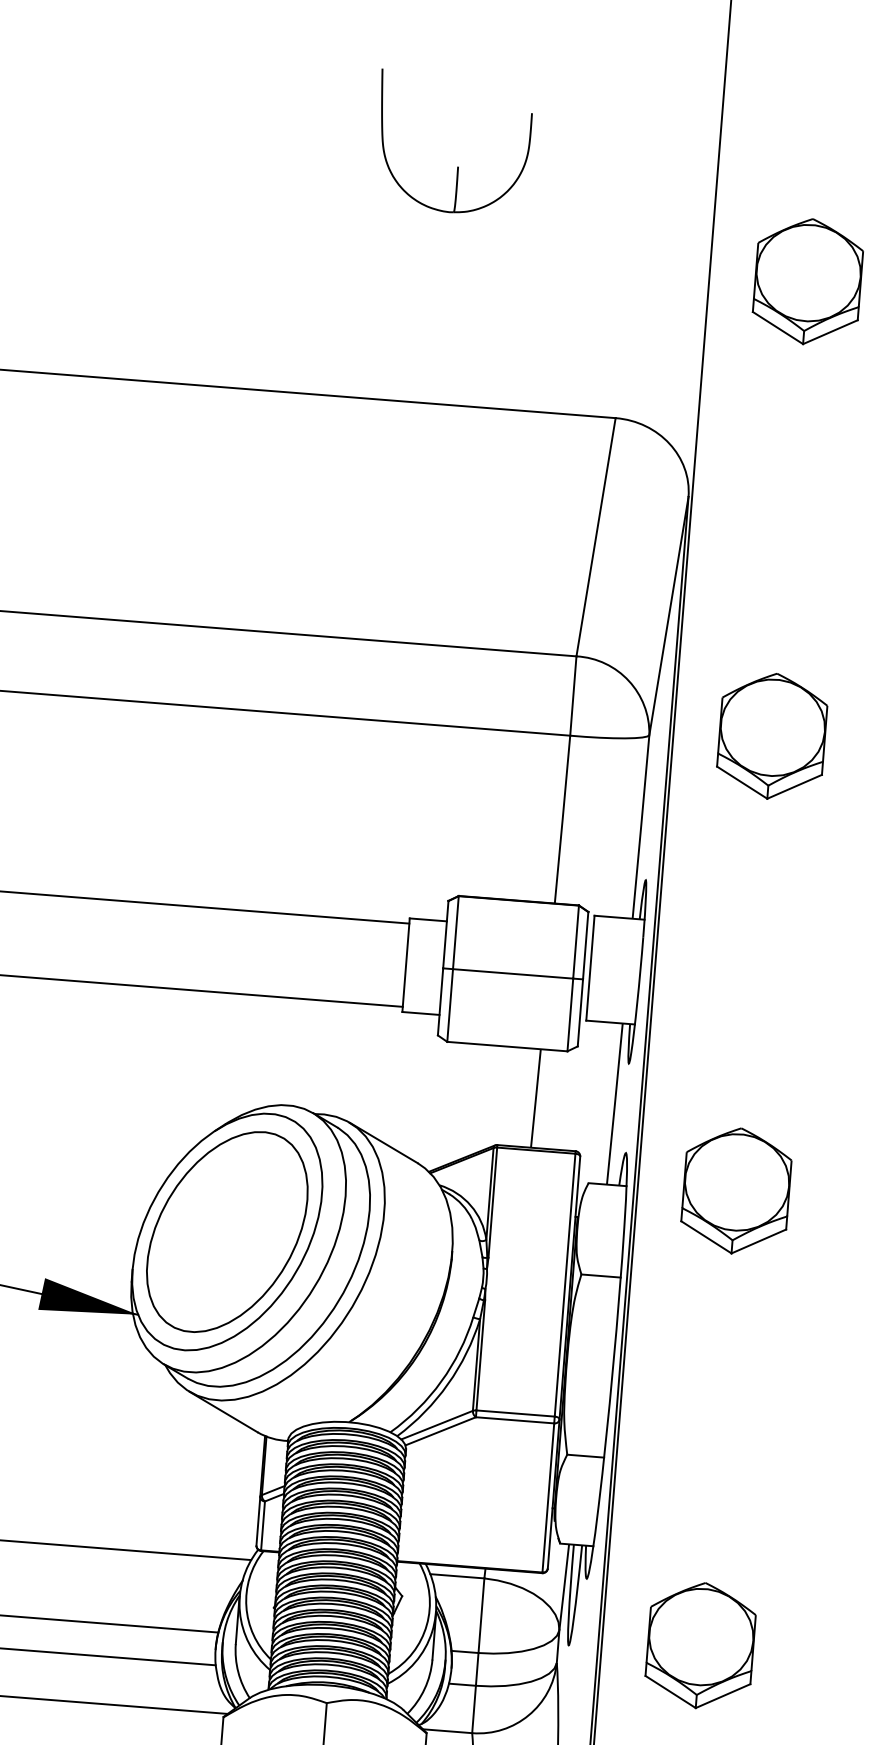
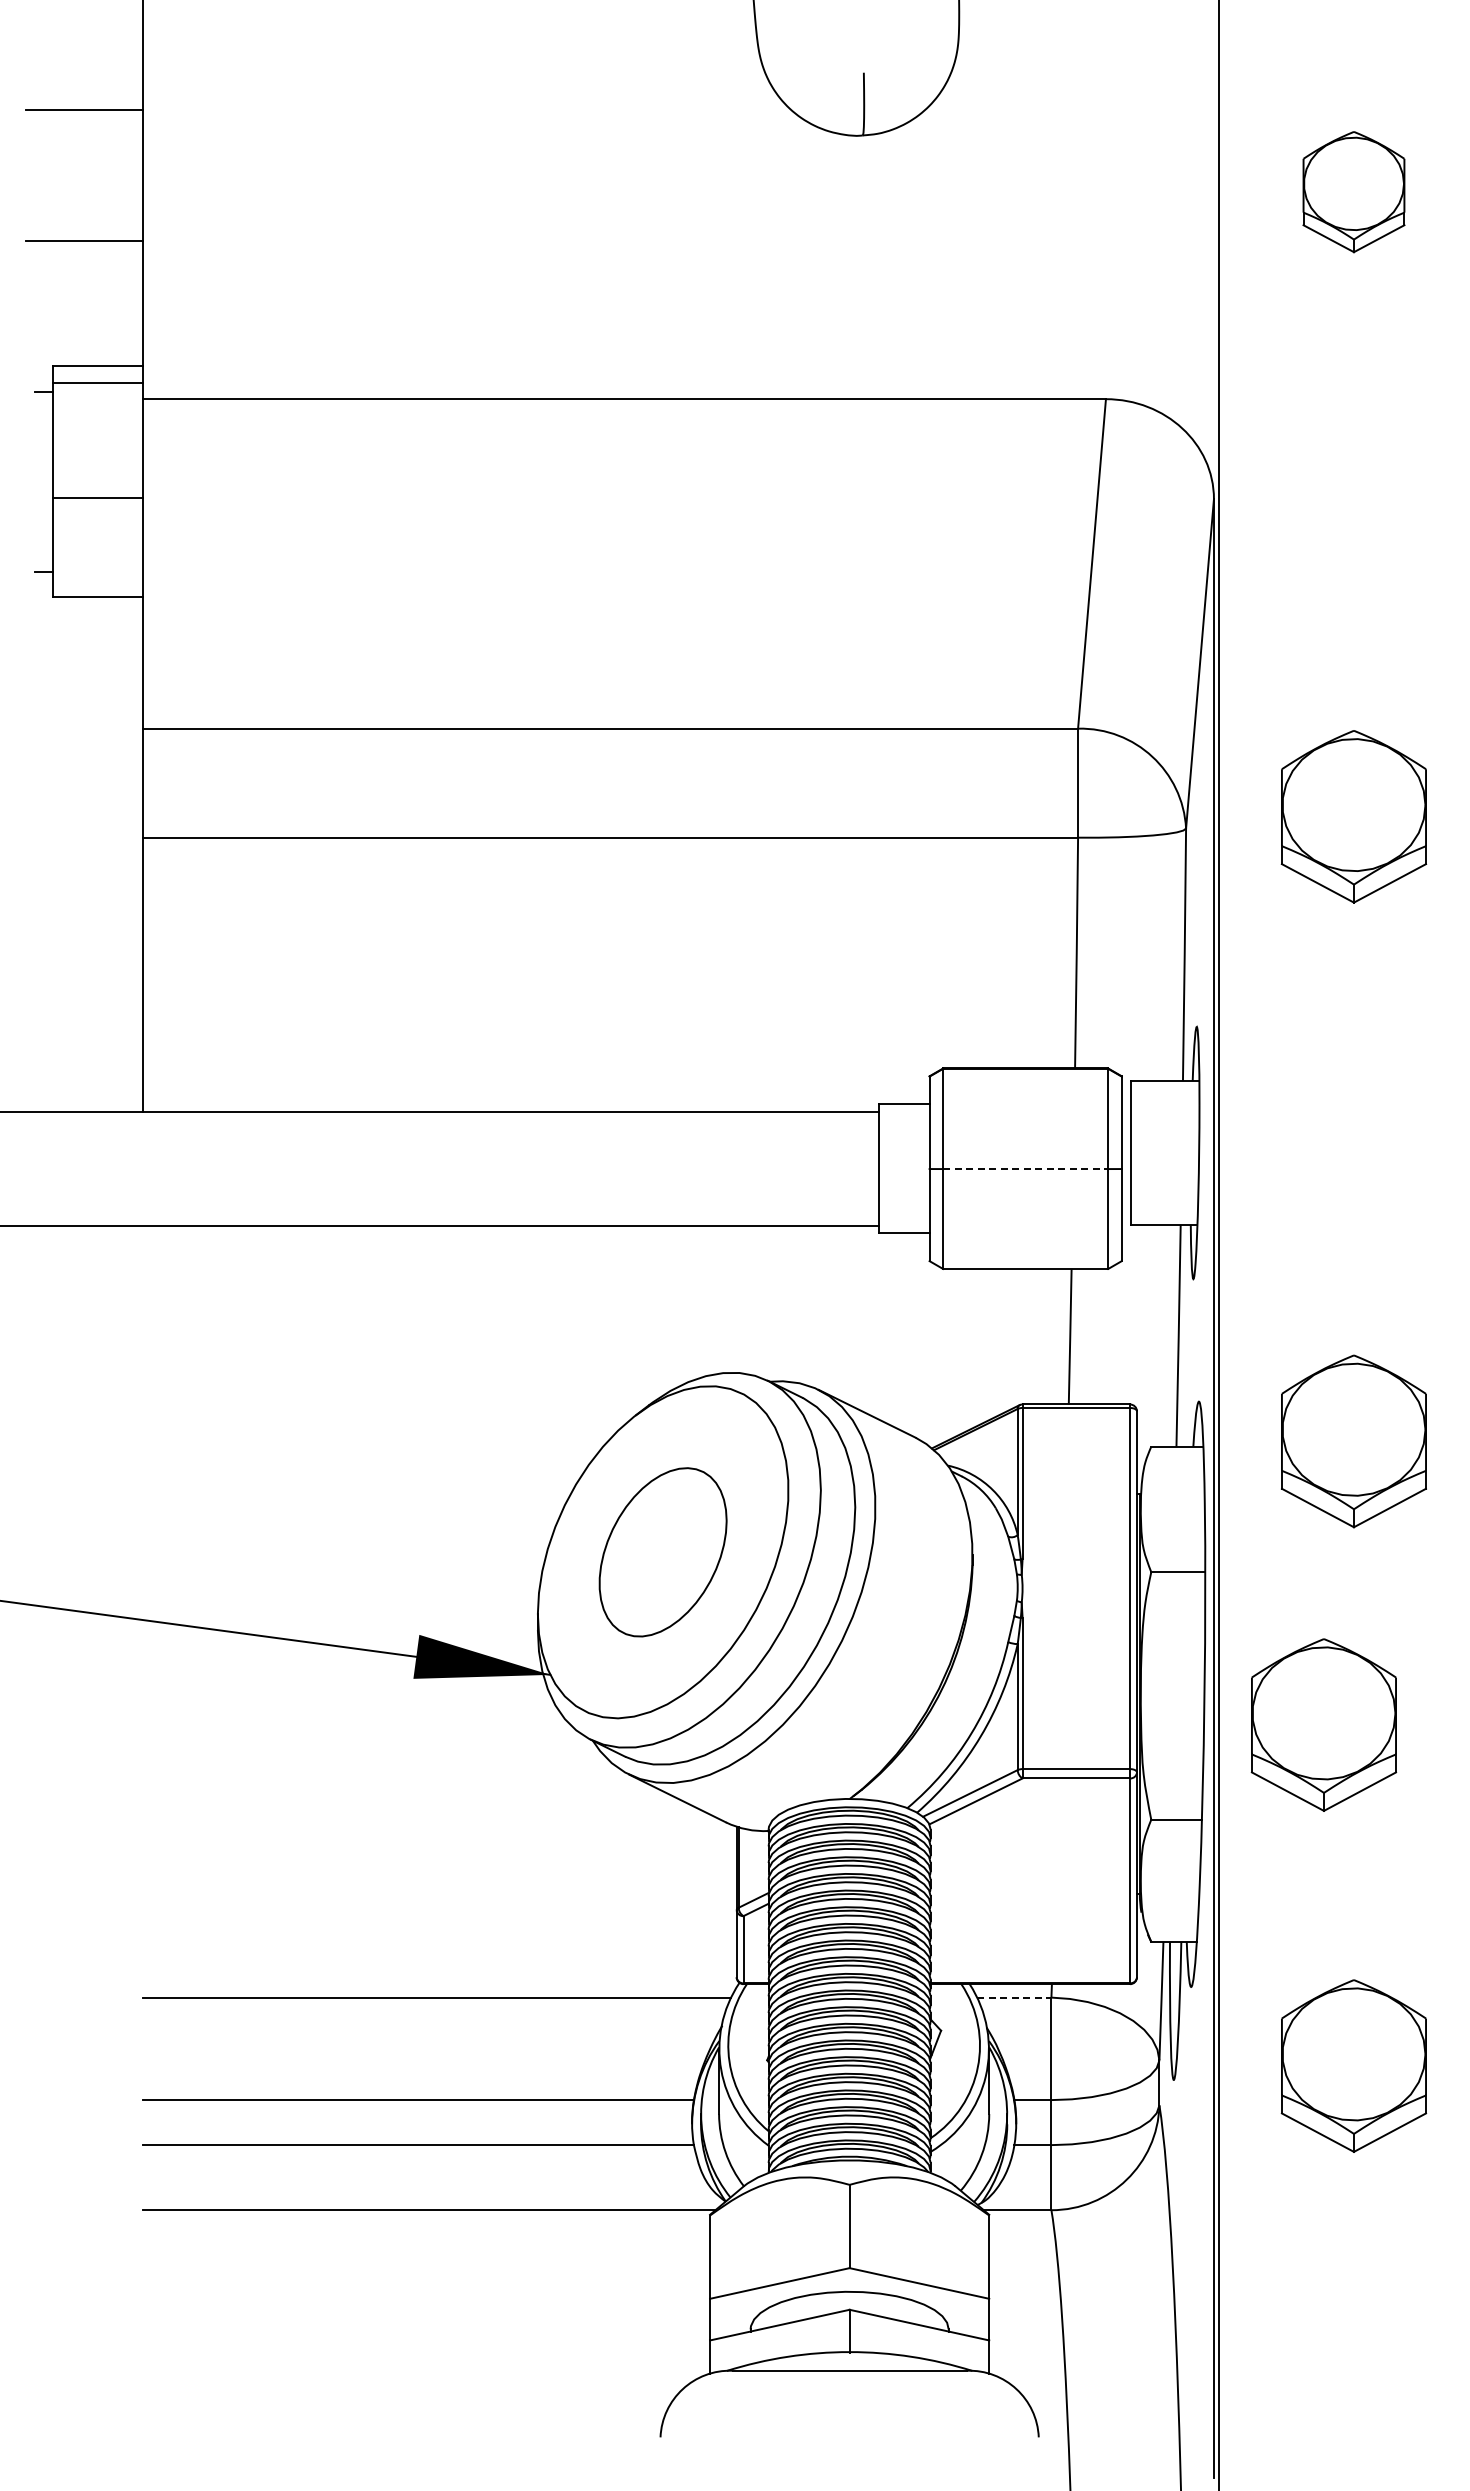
part: (807, 281) -> (1353, 191), size x0.7
line: (512, 974) -> (1025, 1169), solid -> dashed
part: (226, 1232) -> (662, 1552), size x0.6
part: (698, 1395) -> (1323, 1724), added
line: (457, 1576) -> (1014, 1997), solid -> dashed

